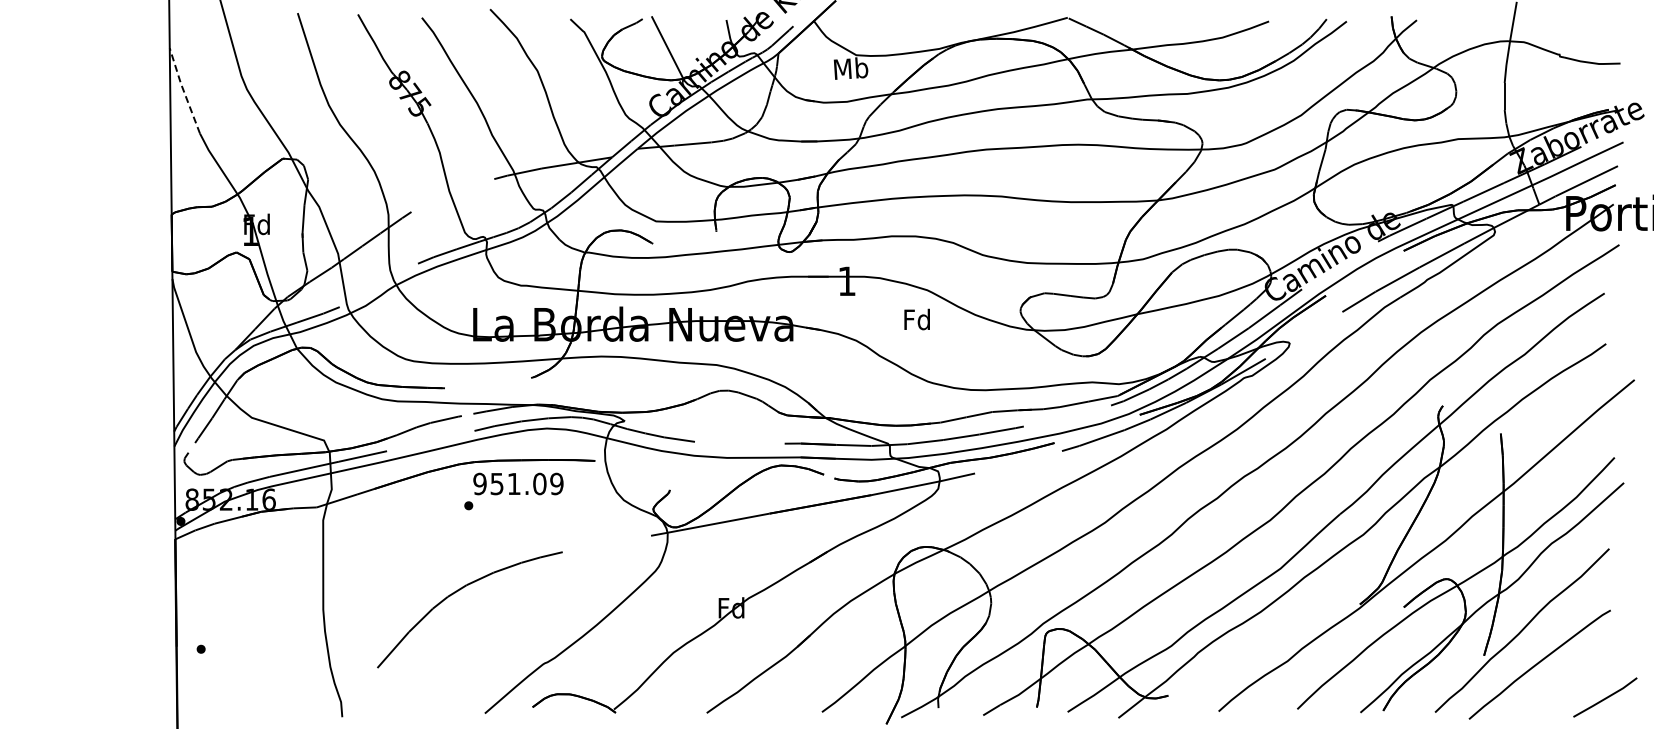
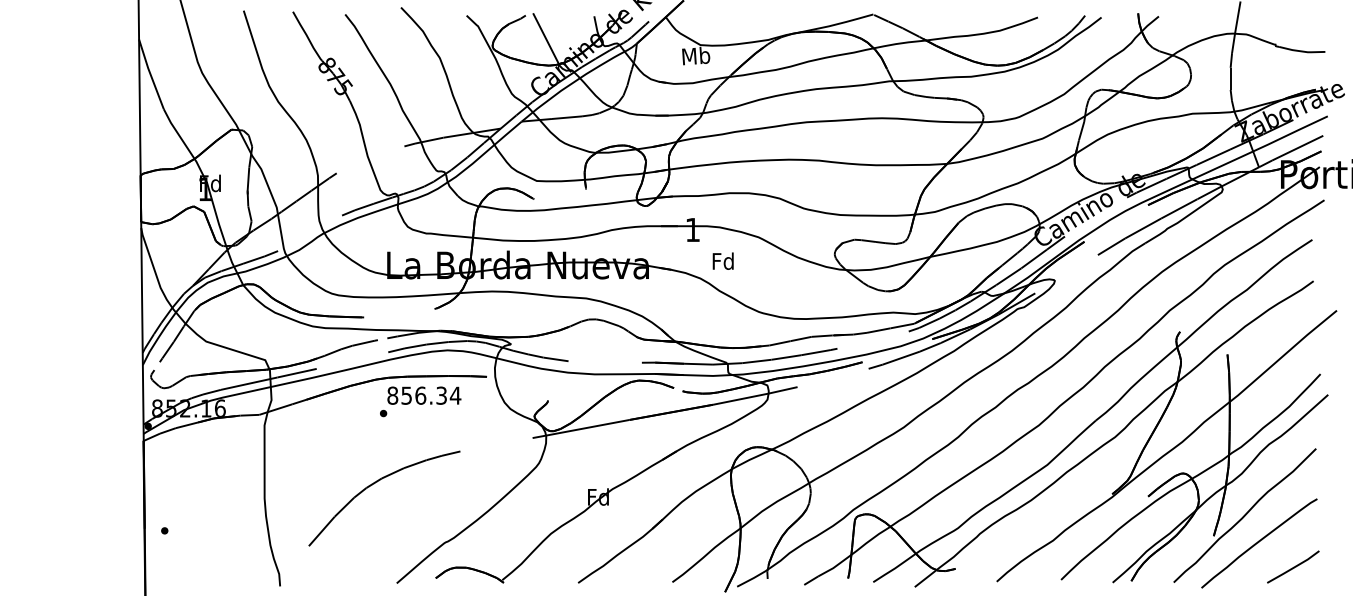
line: (183, 90) -> (150, 73), dashed -> solid
text: (916, 319) -> (722, 261), moved
text: (518, 483) -> (424, 395), 951.09 -> 856.34
line: (1605, 697) -> (1293, 567), moved

